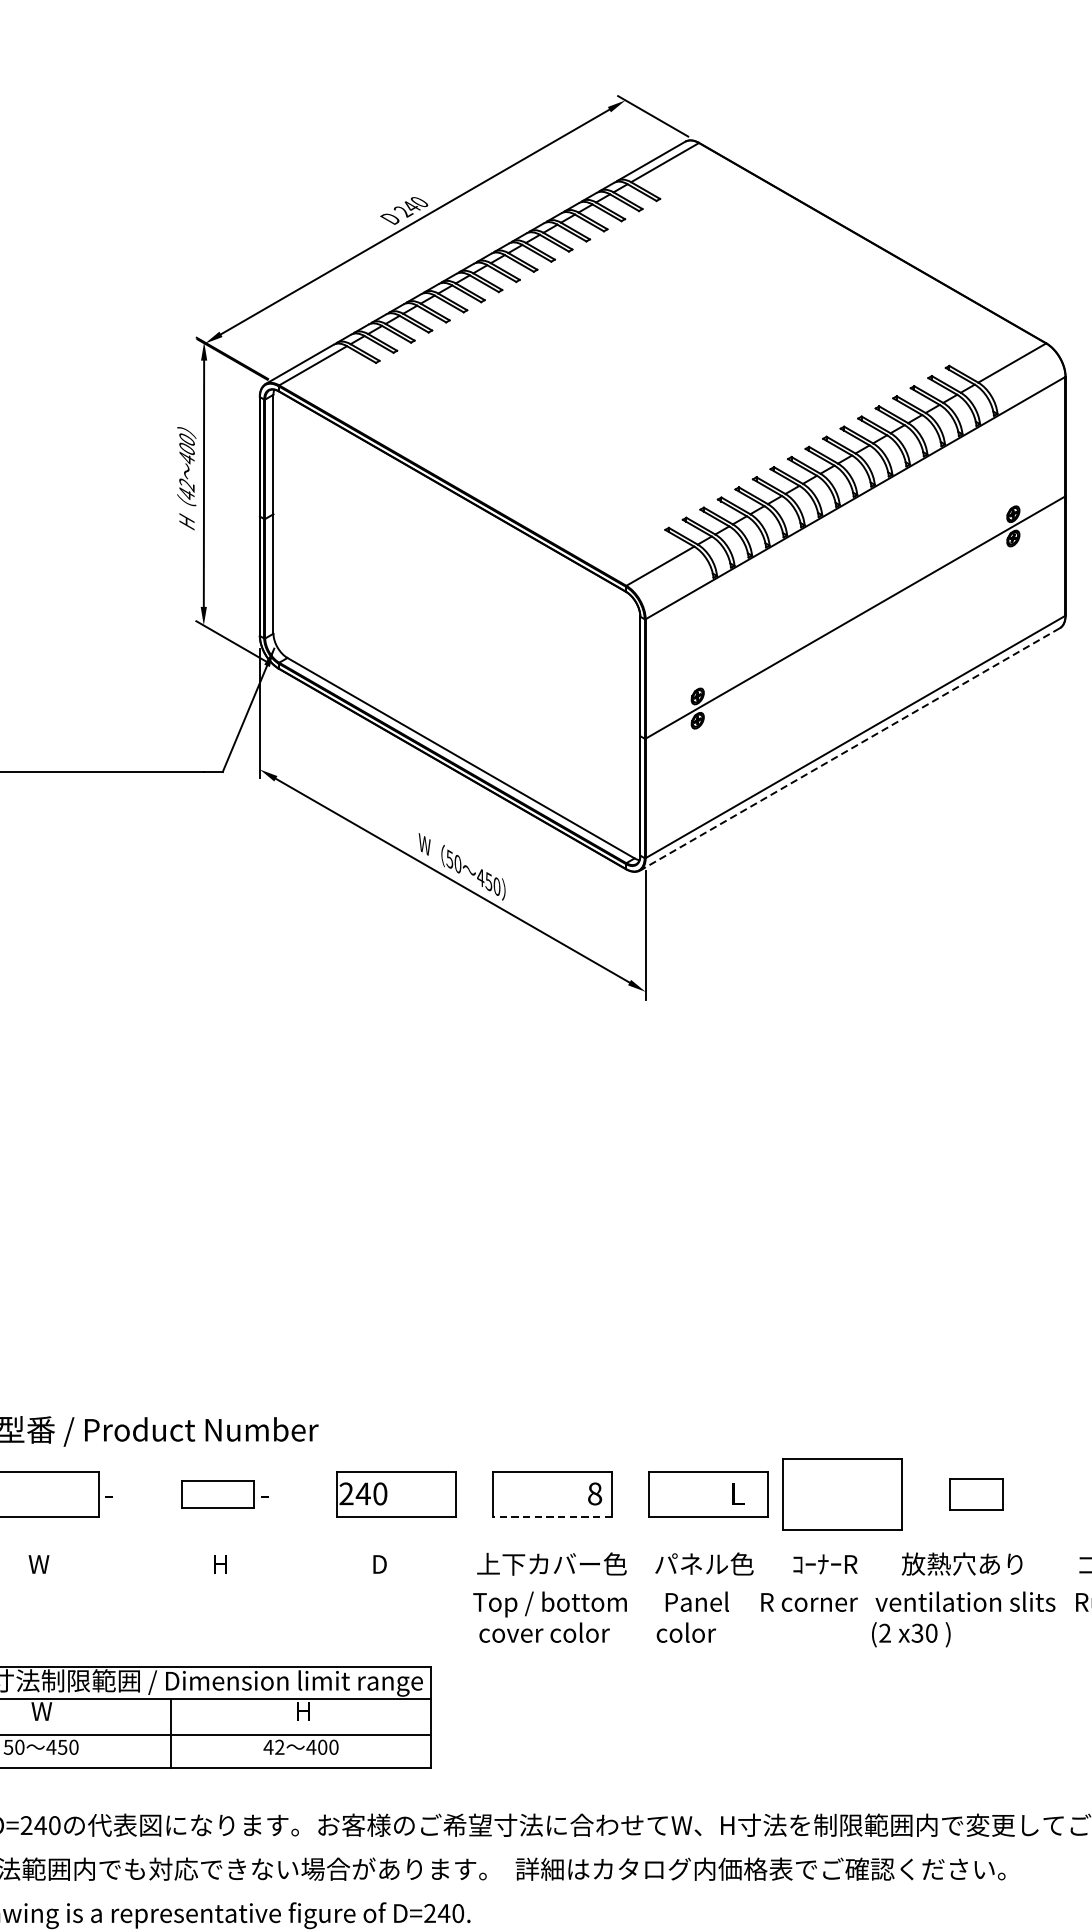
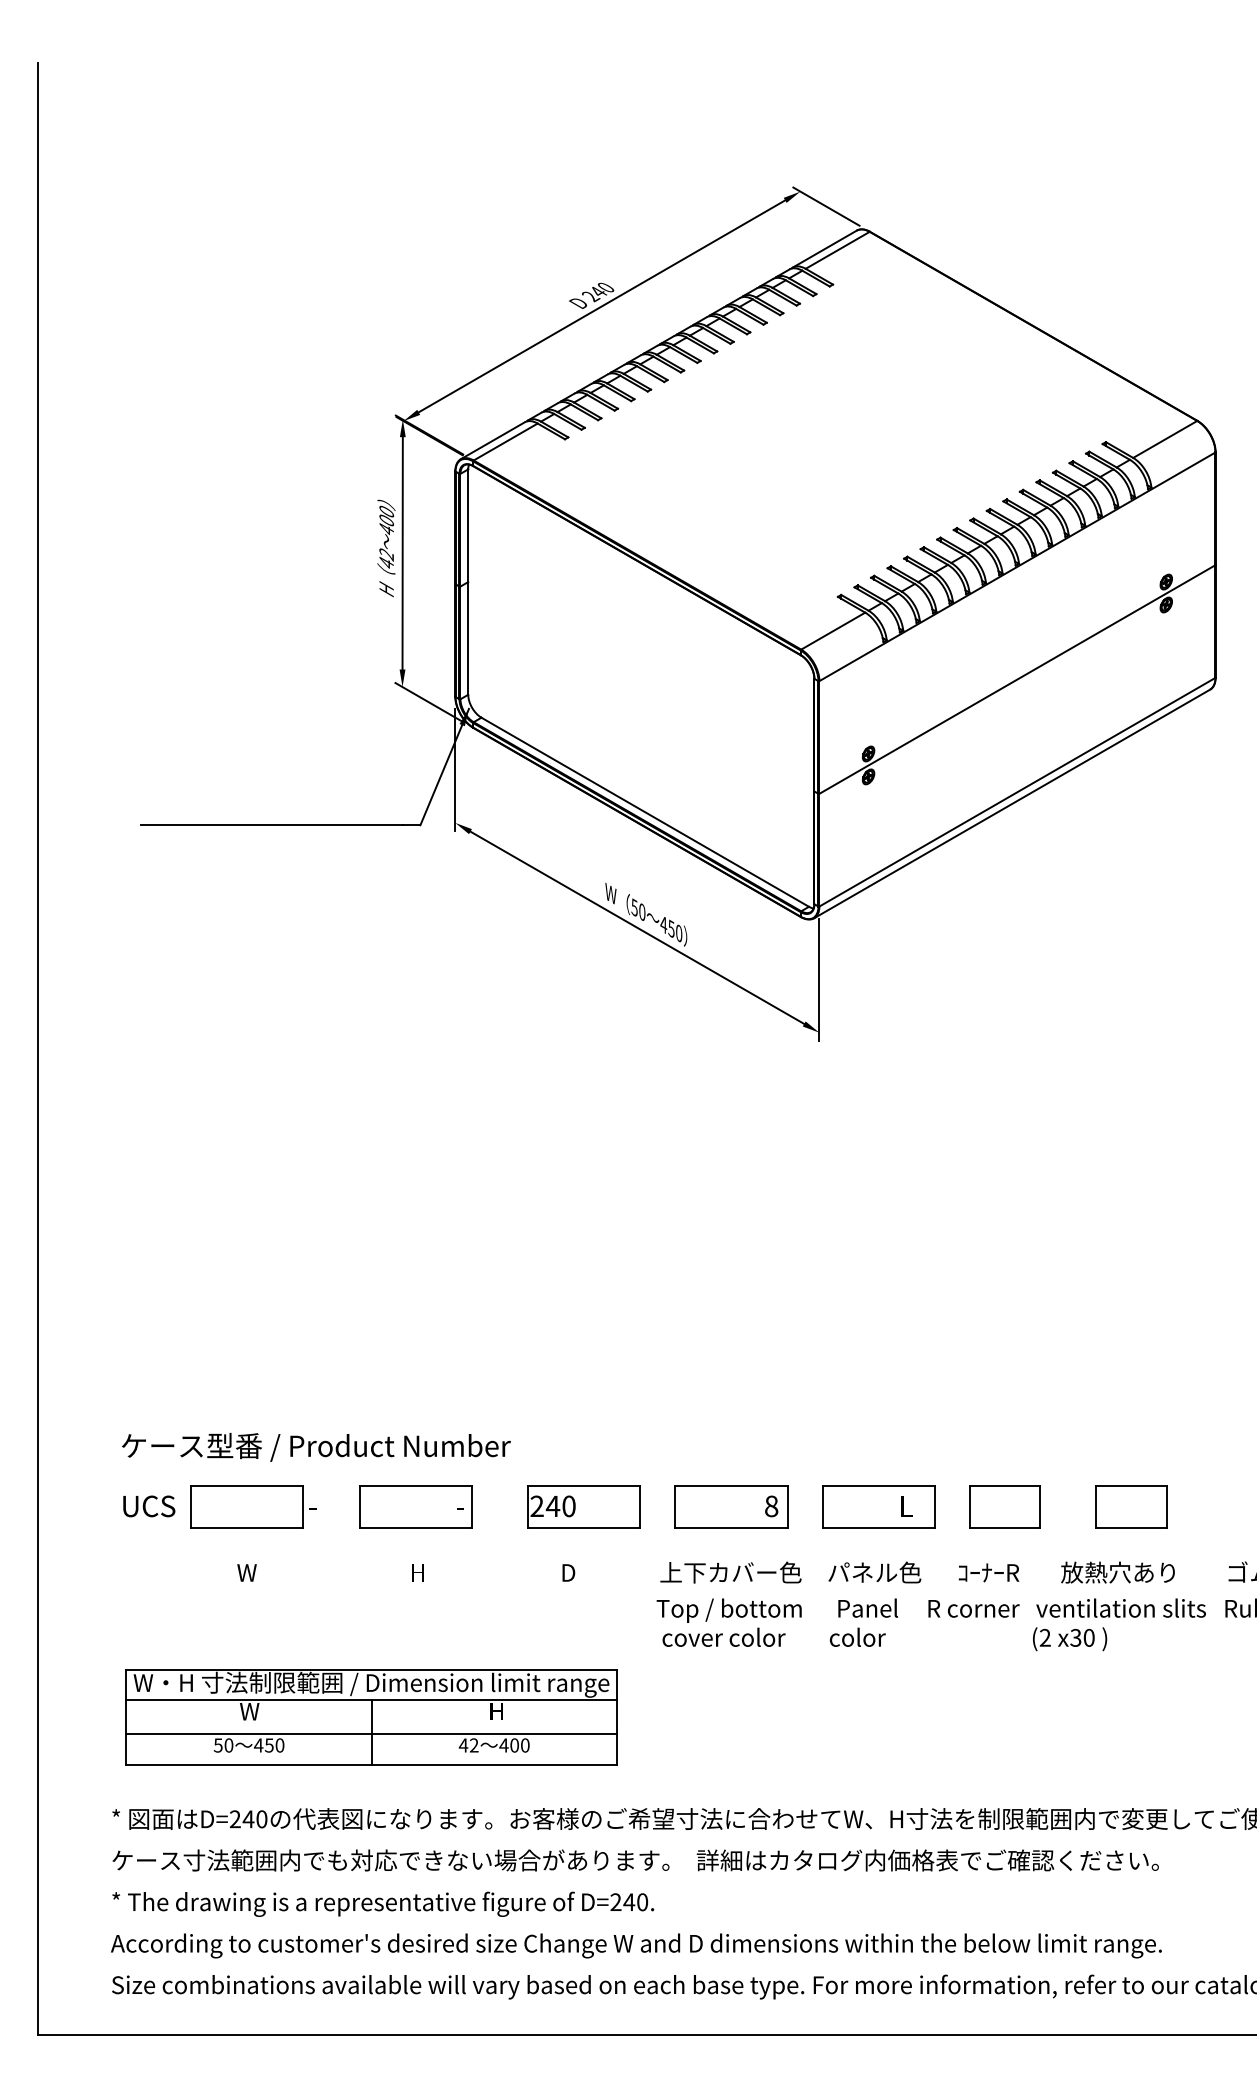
line: (850, 748) -> (1012, 803), dashed -> solid
part: (217, 1494) -> (415, 1506), size x1.67
part: (841, 1494) -> (1004, 1506), size x0.62
part: (976, 1494) -> (1131, 1506), size x1.43
line: (552, 1517) -> (731, 1528), dashed -> solid

